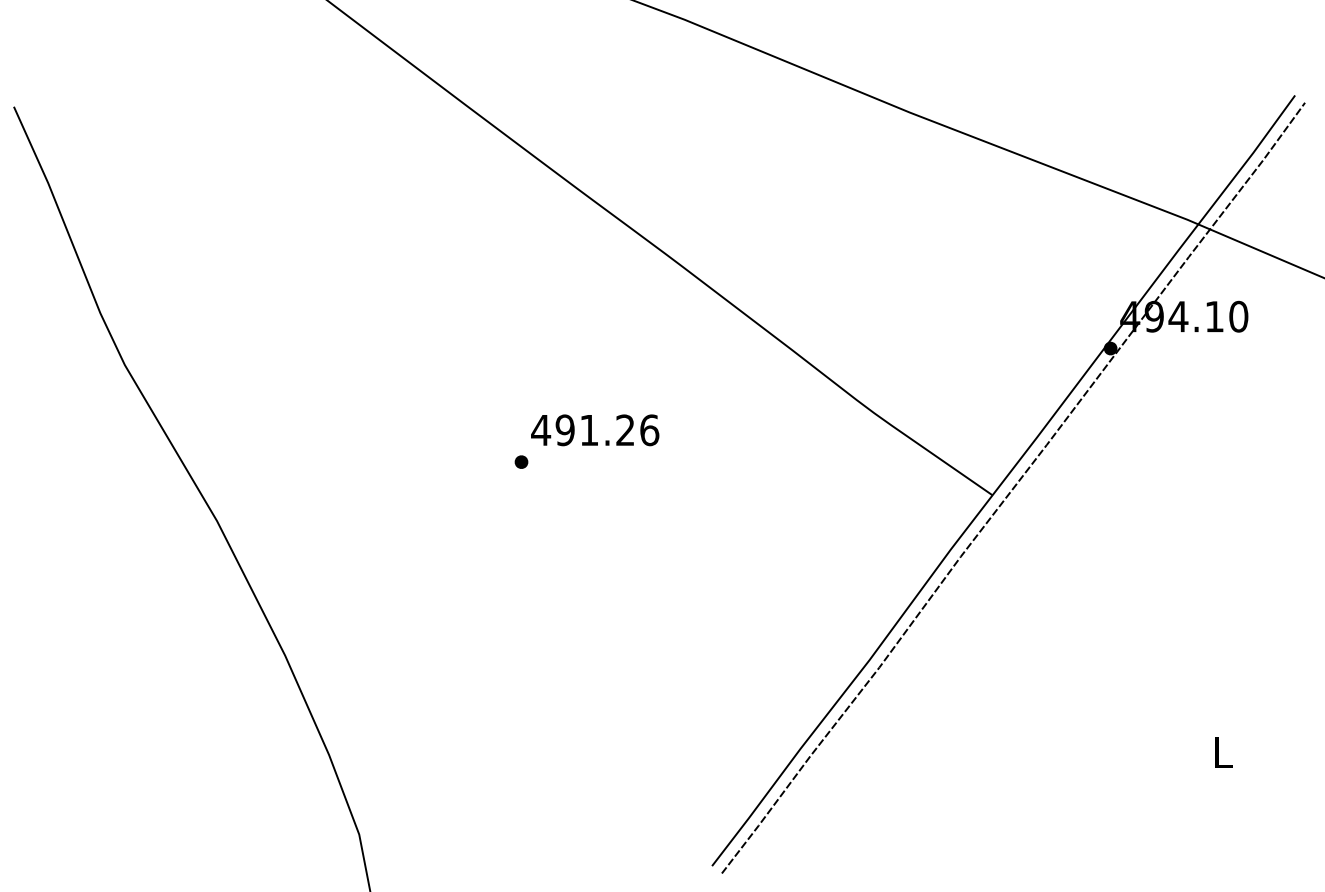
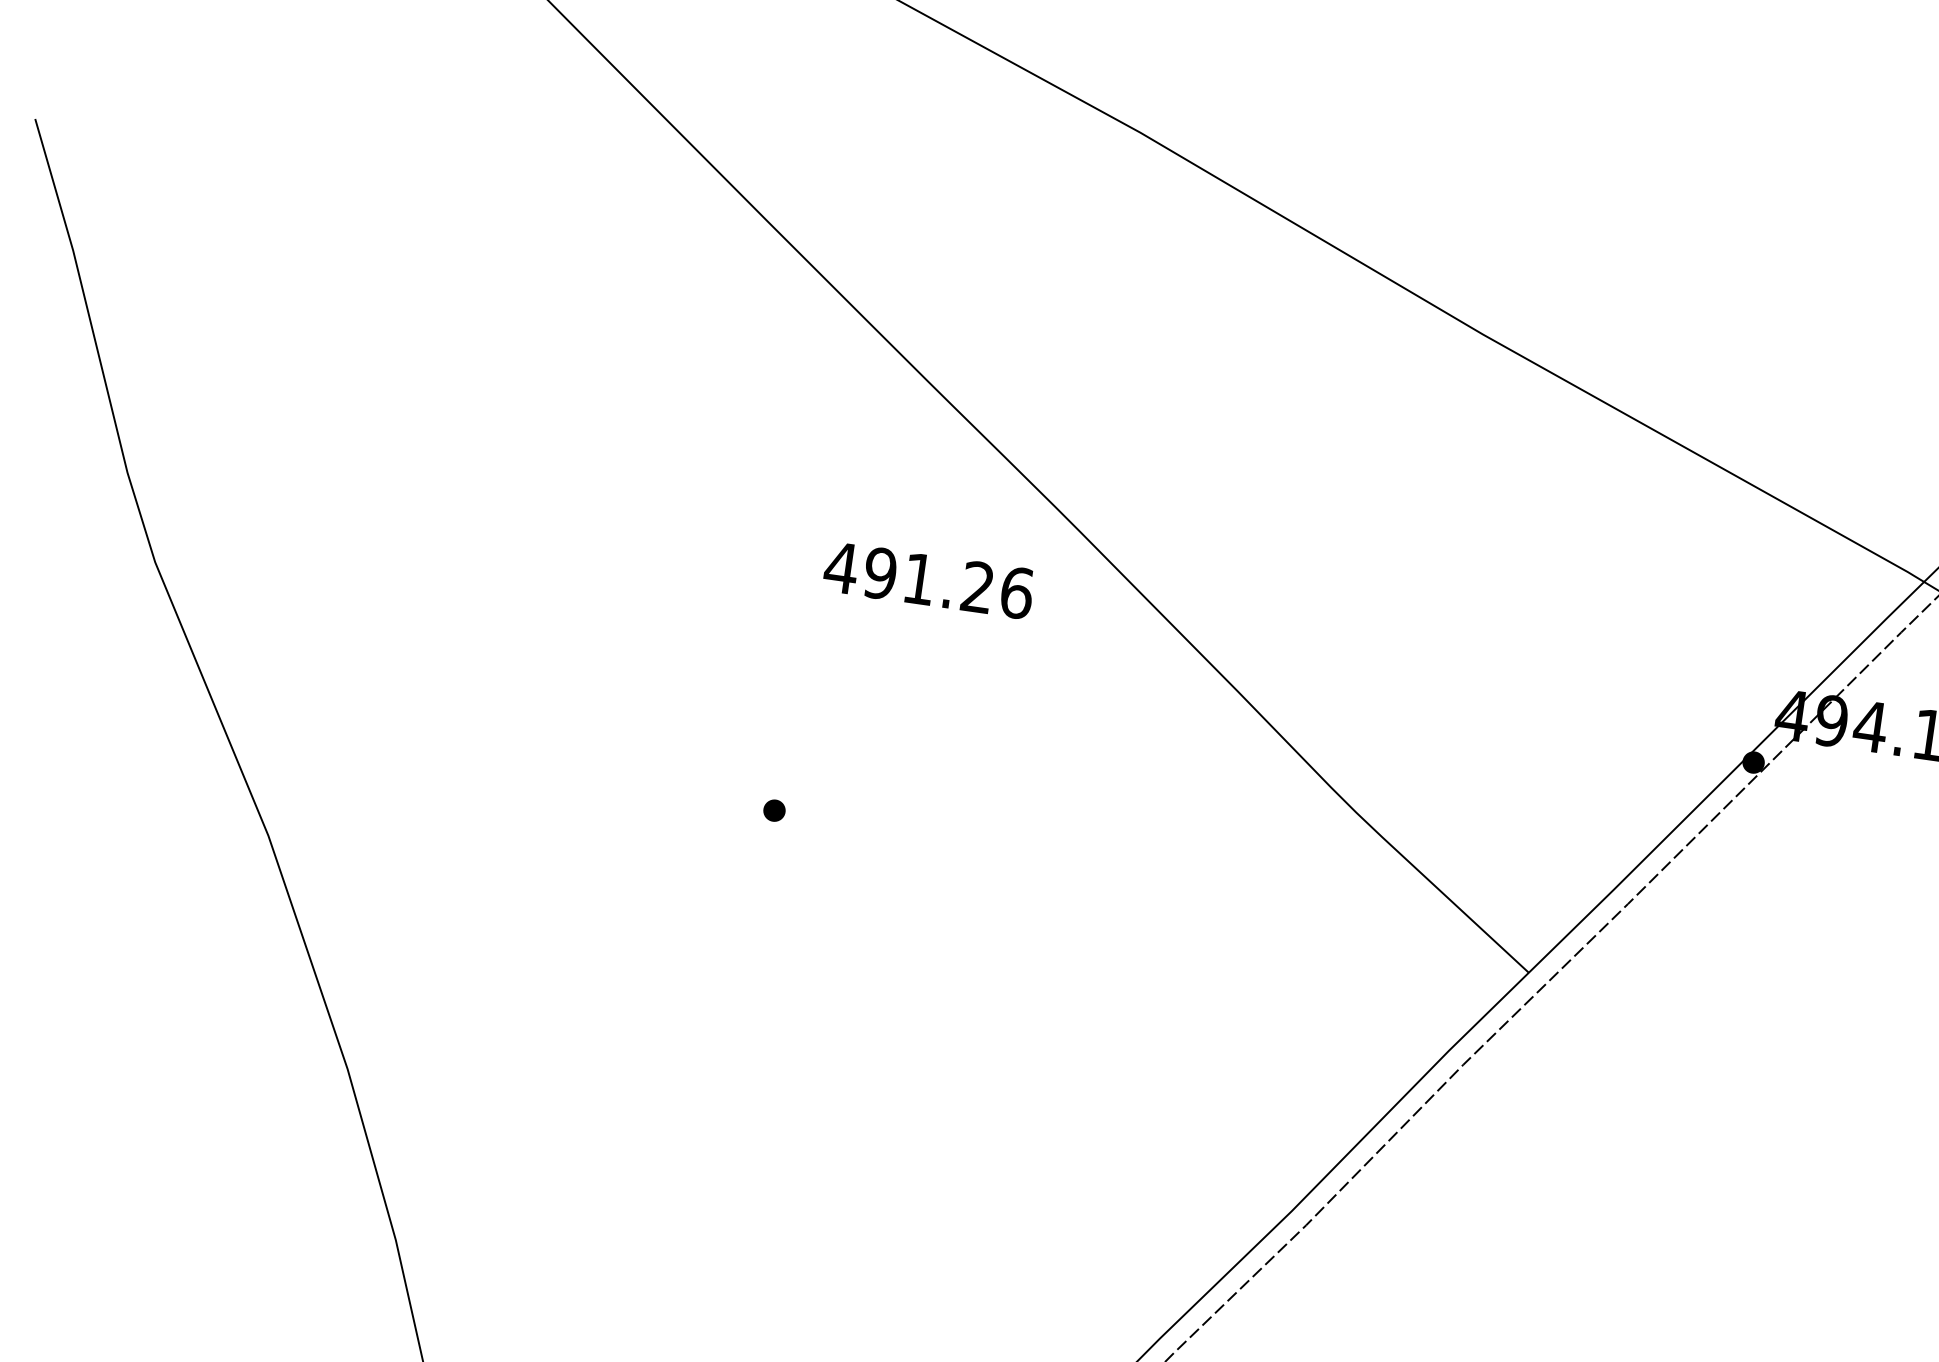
text: (595, 430) -> (929, 580), moved

